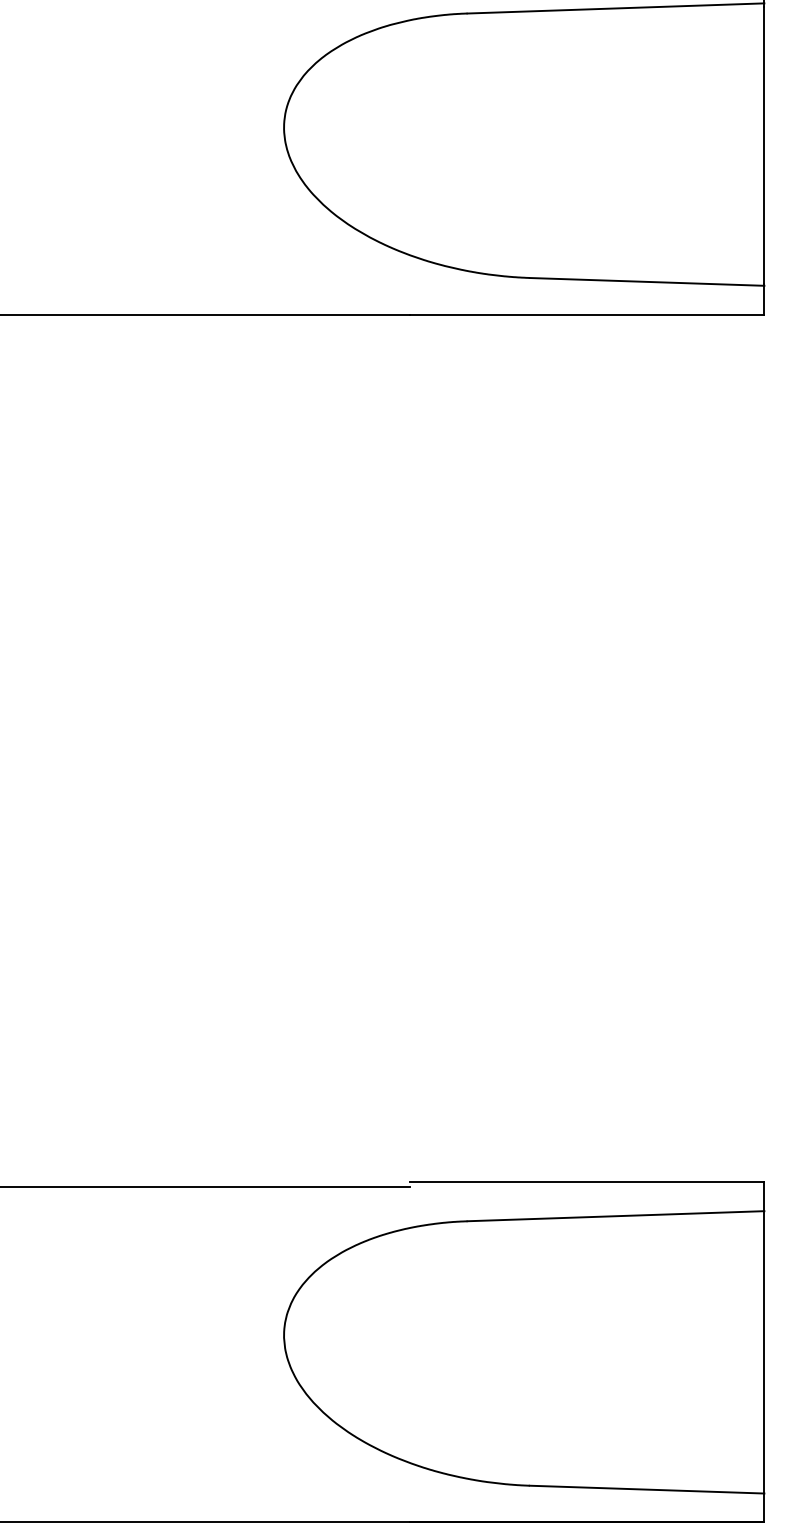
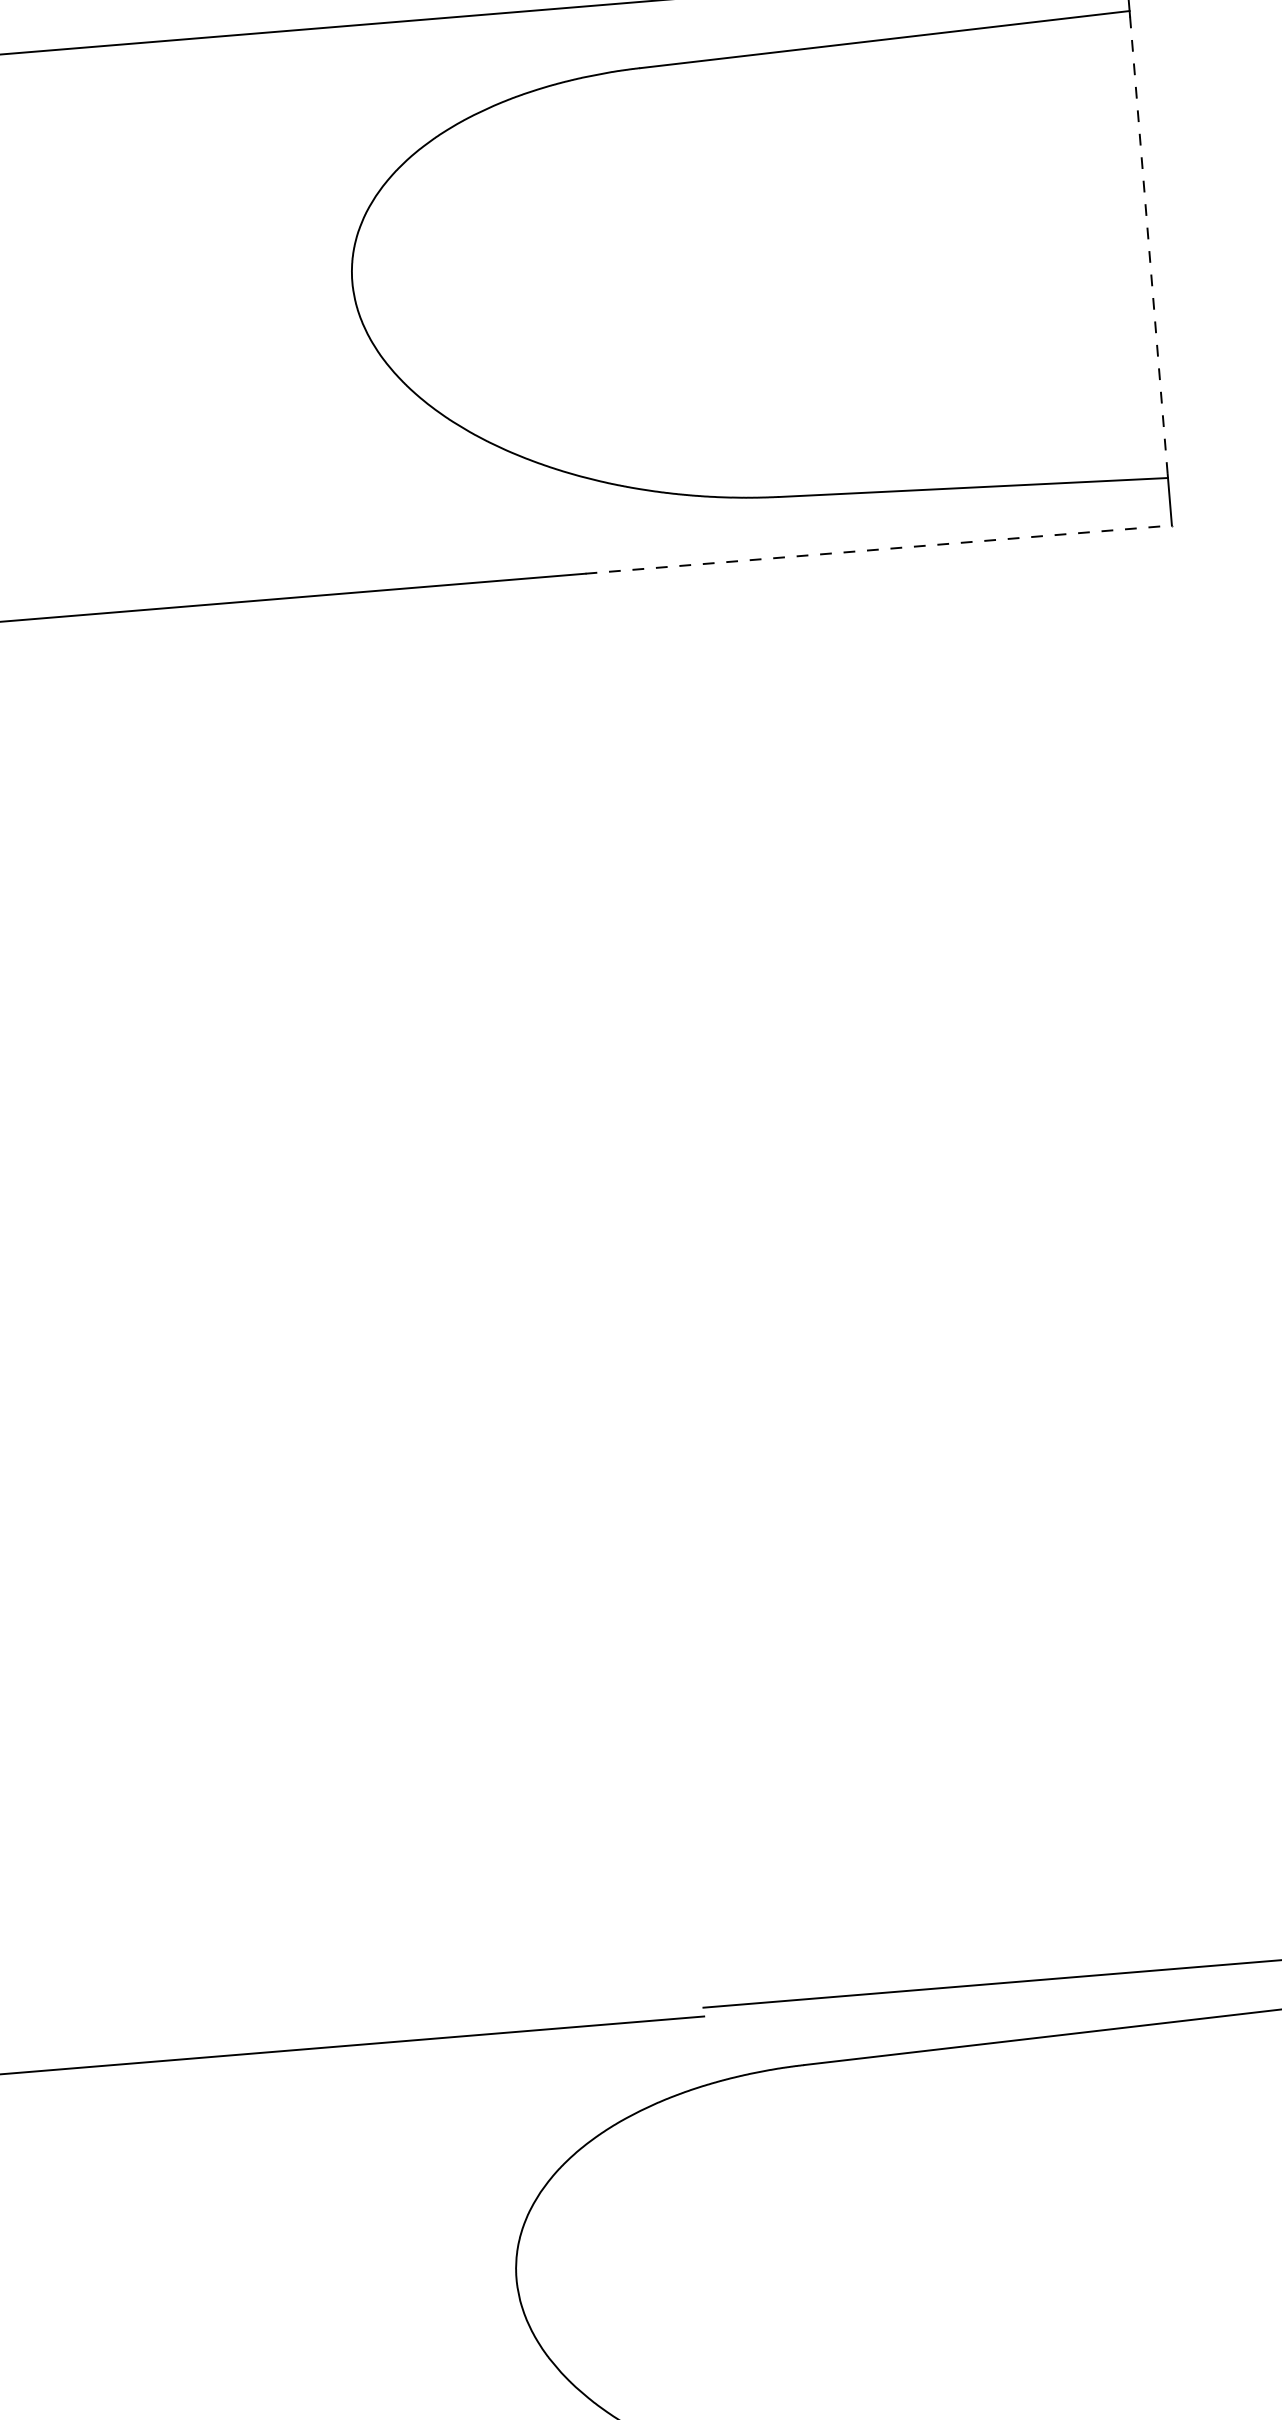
line: (764, 145) -> (1149, 246), solid -> dashed
line: (587, 314) -> (879, 549), solid -> dashed

